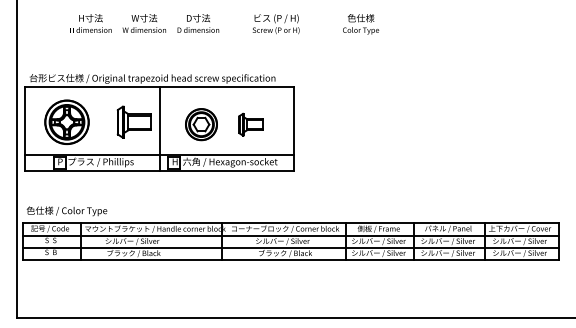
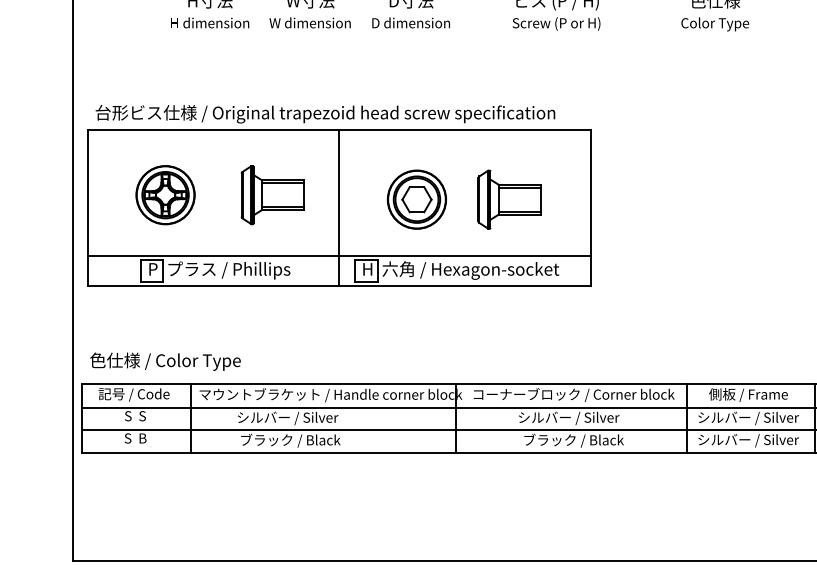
part: (66, 121) -> (164, 193), size x0.71
part: (133, 121) -> (271, 193), moved
part: (250, 124) -> (508, 199), size x1.43

